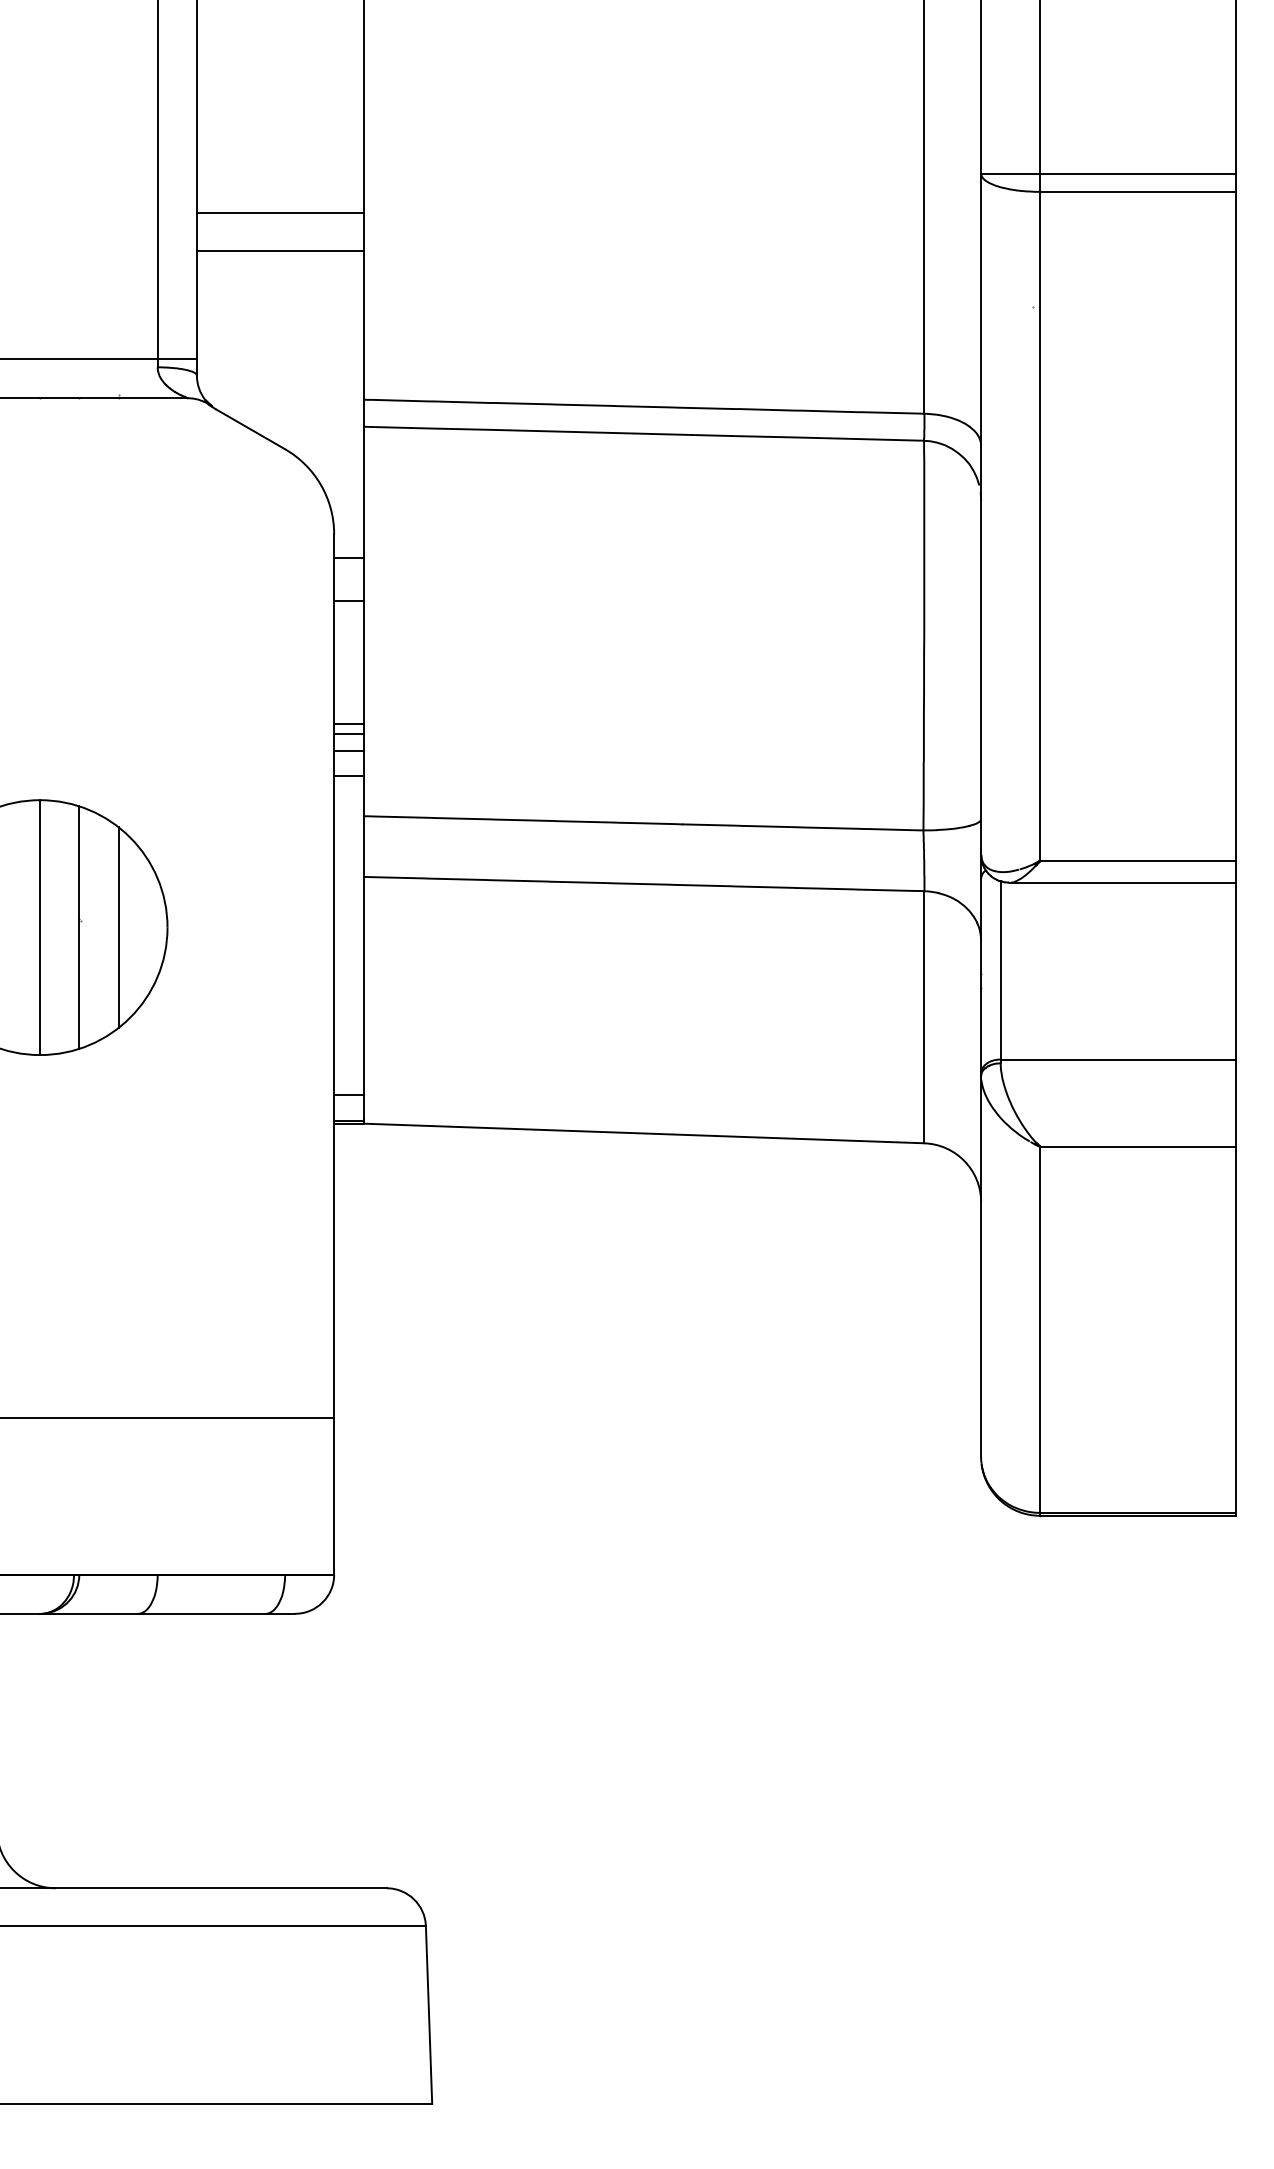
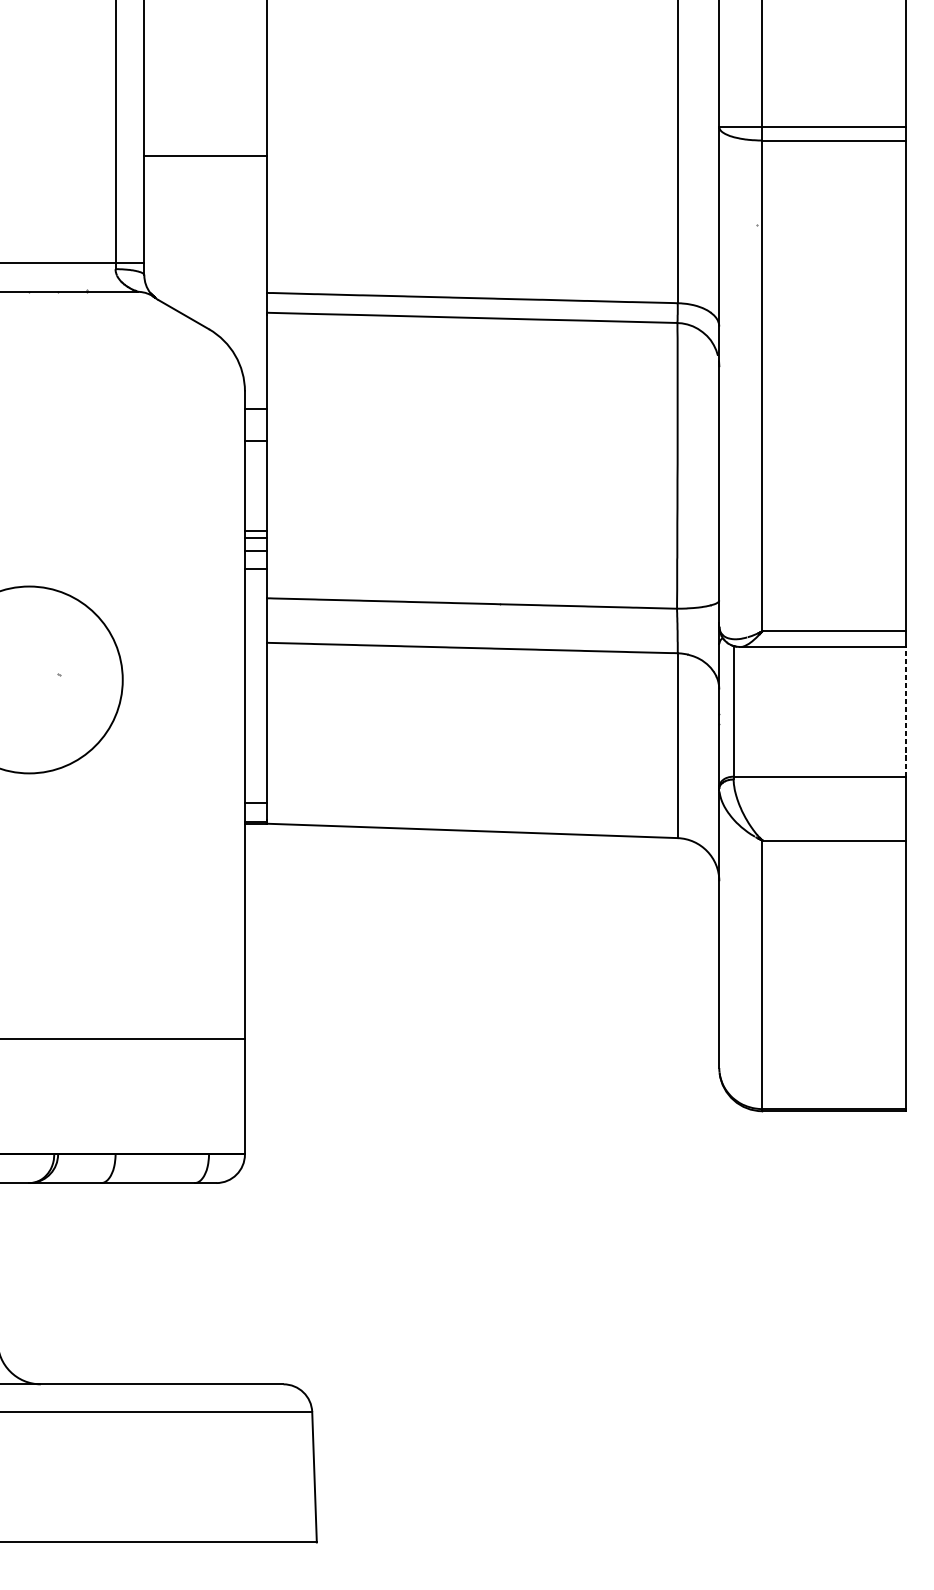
line: (279, 250) -> (204, 183), removed
line: (40, 927) -> (29, 679), removed
line: (79, 927) -> (58, 679), removed
line: (118, 927) -> (86, 679), removed
line: (1236, 970) -> (906, 711), solid -> dashed

